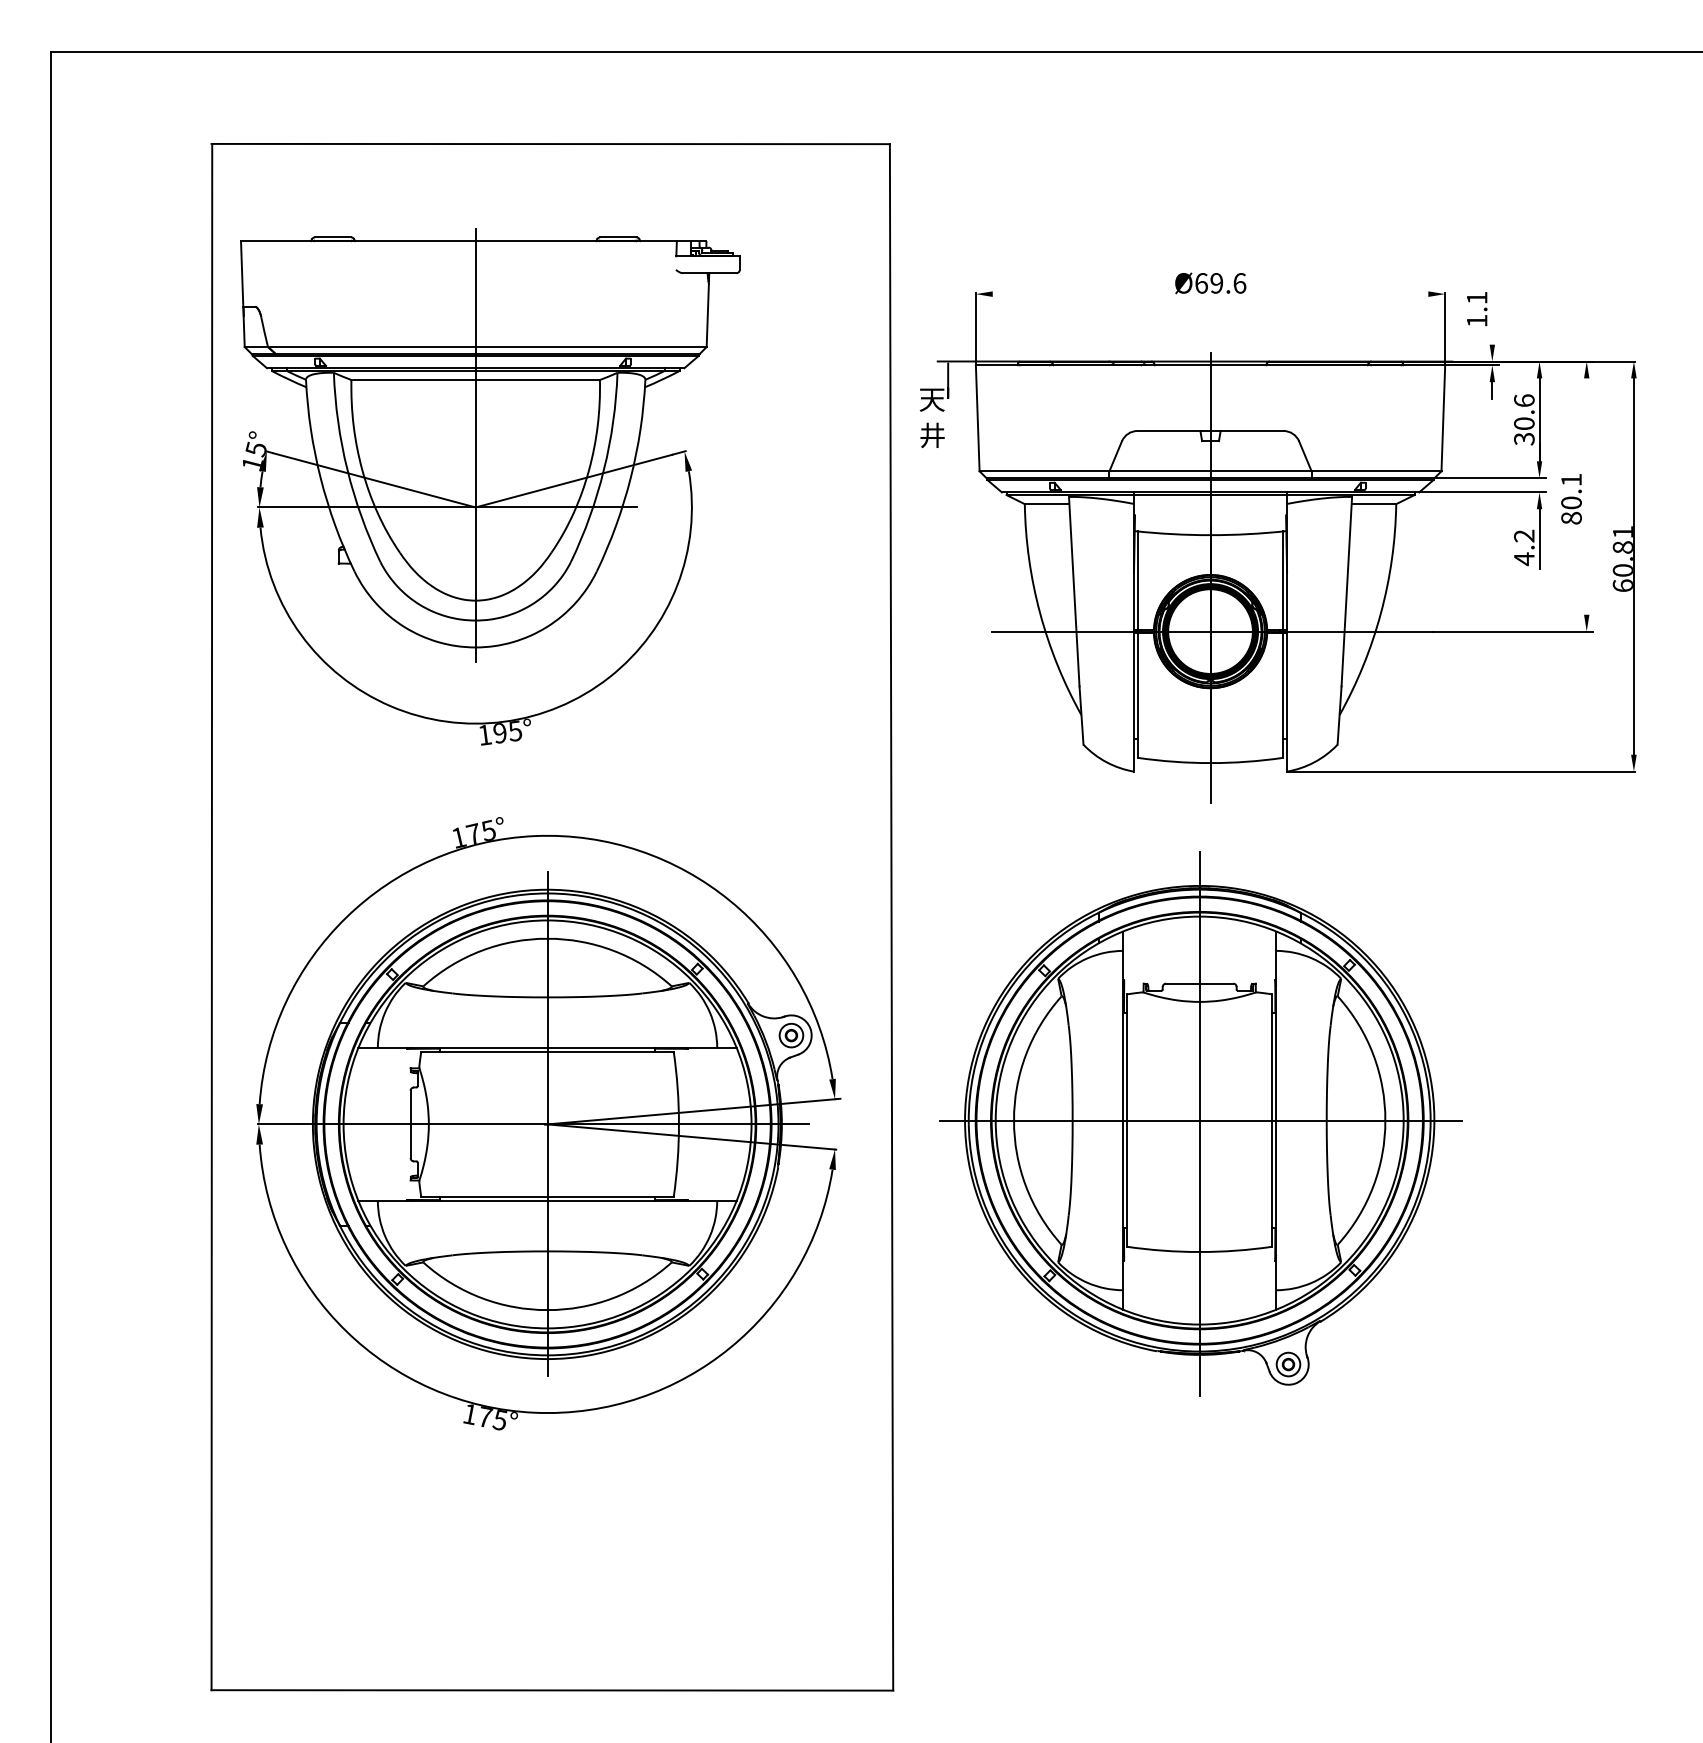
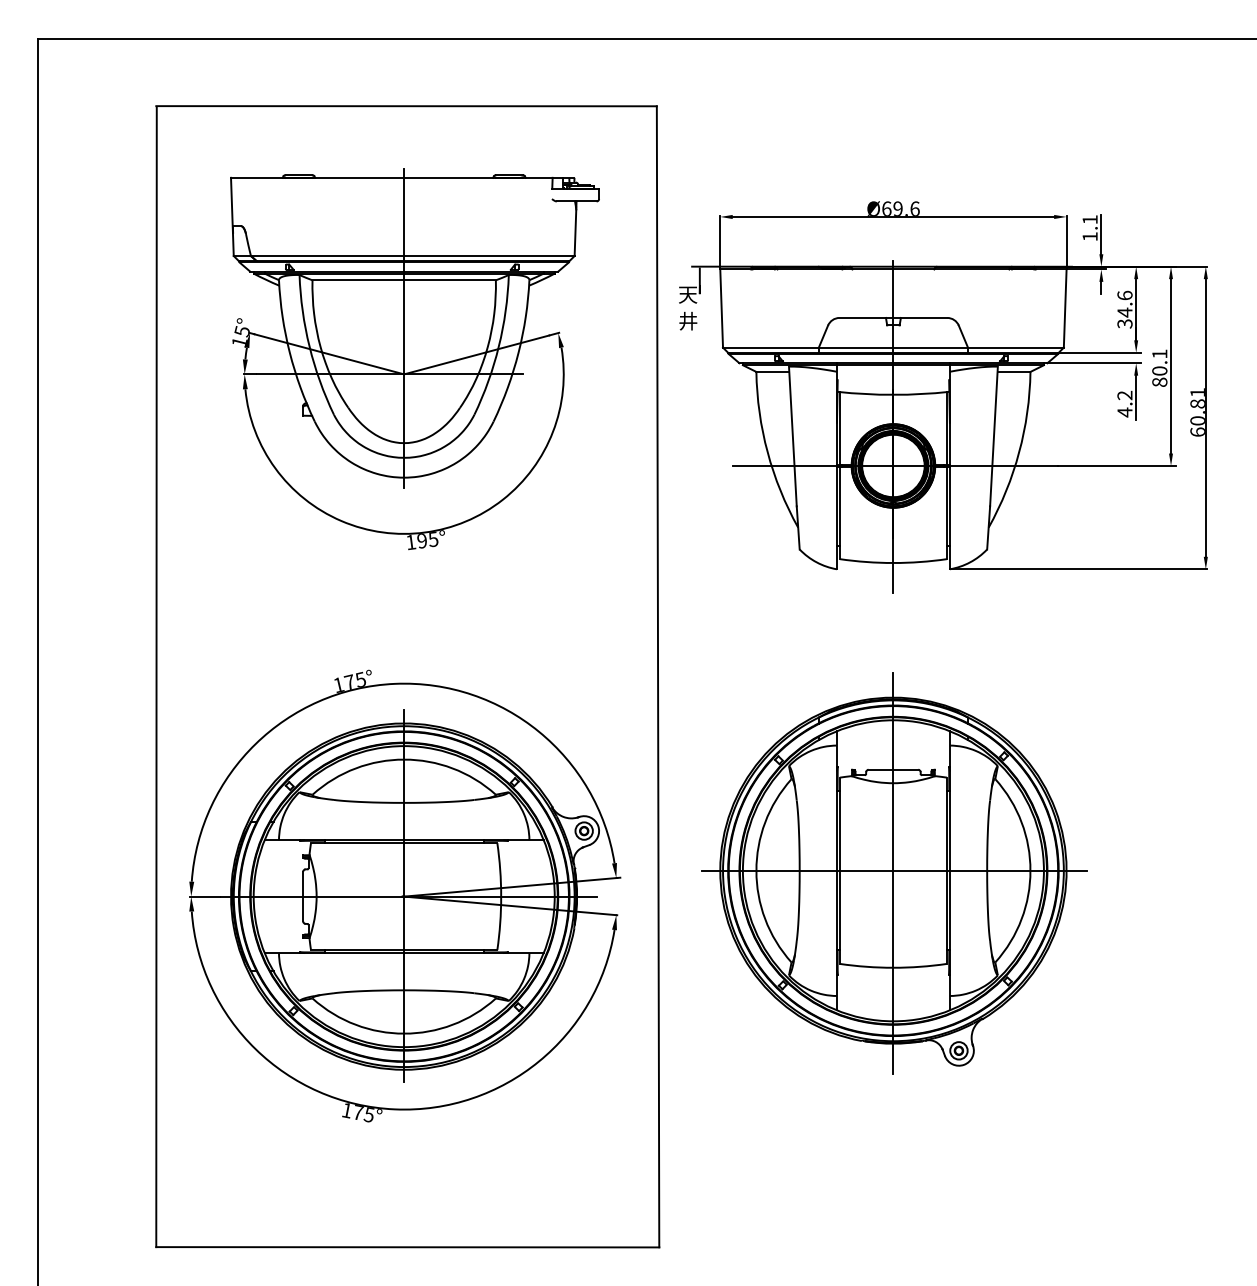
line: (1210, 293) -> (893, 216), added
line: (1492, 317) -> (1101, 234), added
text: (1523, 423) -> (1124, 312), 30.6 -> 34.6
part: (489, 487) -> (414, 359), moved
line: (1587, 496) -> (1171, 366), added
part: (549, 1122) -> (405, 895), moved
part: (1201, 1124) -> (894, 873), moved

